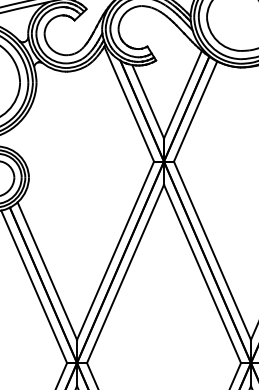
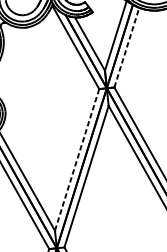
line: (195, 111) -> (126, 47), solid -> dashed
line: (115, 251) -> (77, 160), solid -> dashed

